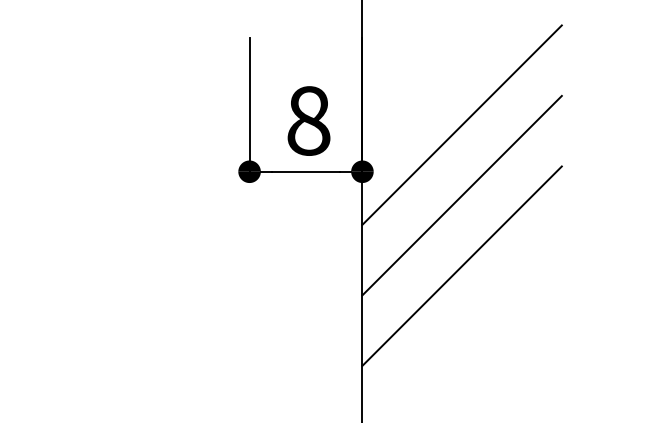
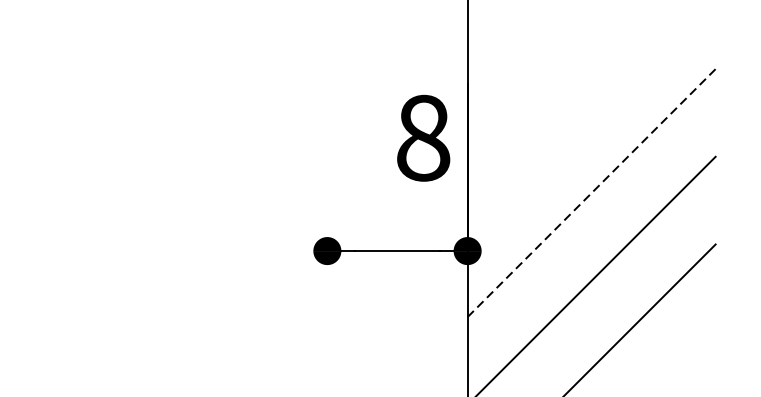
line: (249, 104) -> (327, 167), removed
text: (308, 120) -> (422, 137), moved
line: (462, 124) -> (592, 192), solid -> dashed

